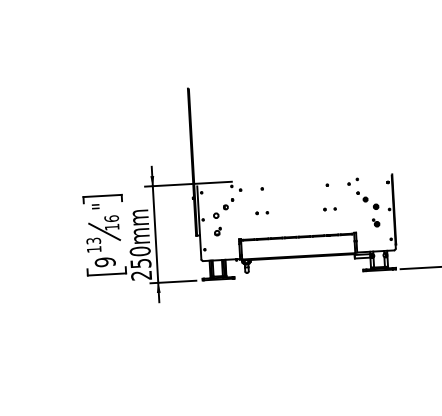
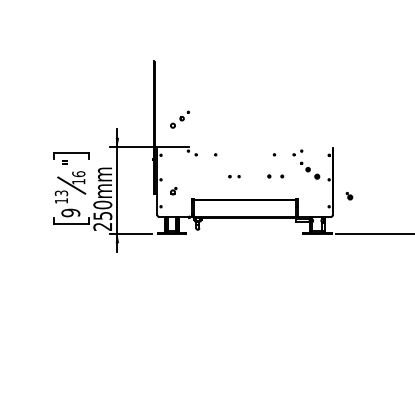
part: (224, 208) -> (180, 119), moved
part: (329, 209) -> (275, 176), size x1.4
part: (262, 212) -> (234, 176), moved
part: (376, 223) -> (349, 196), moved

